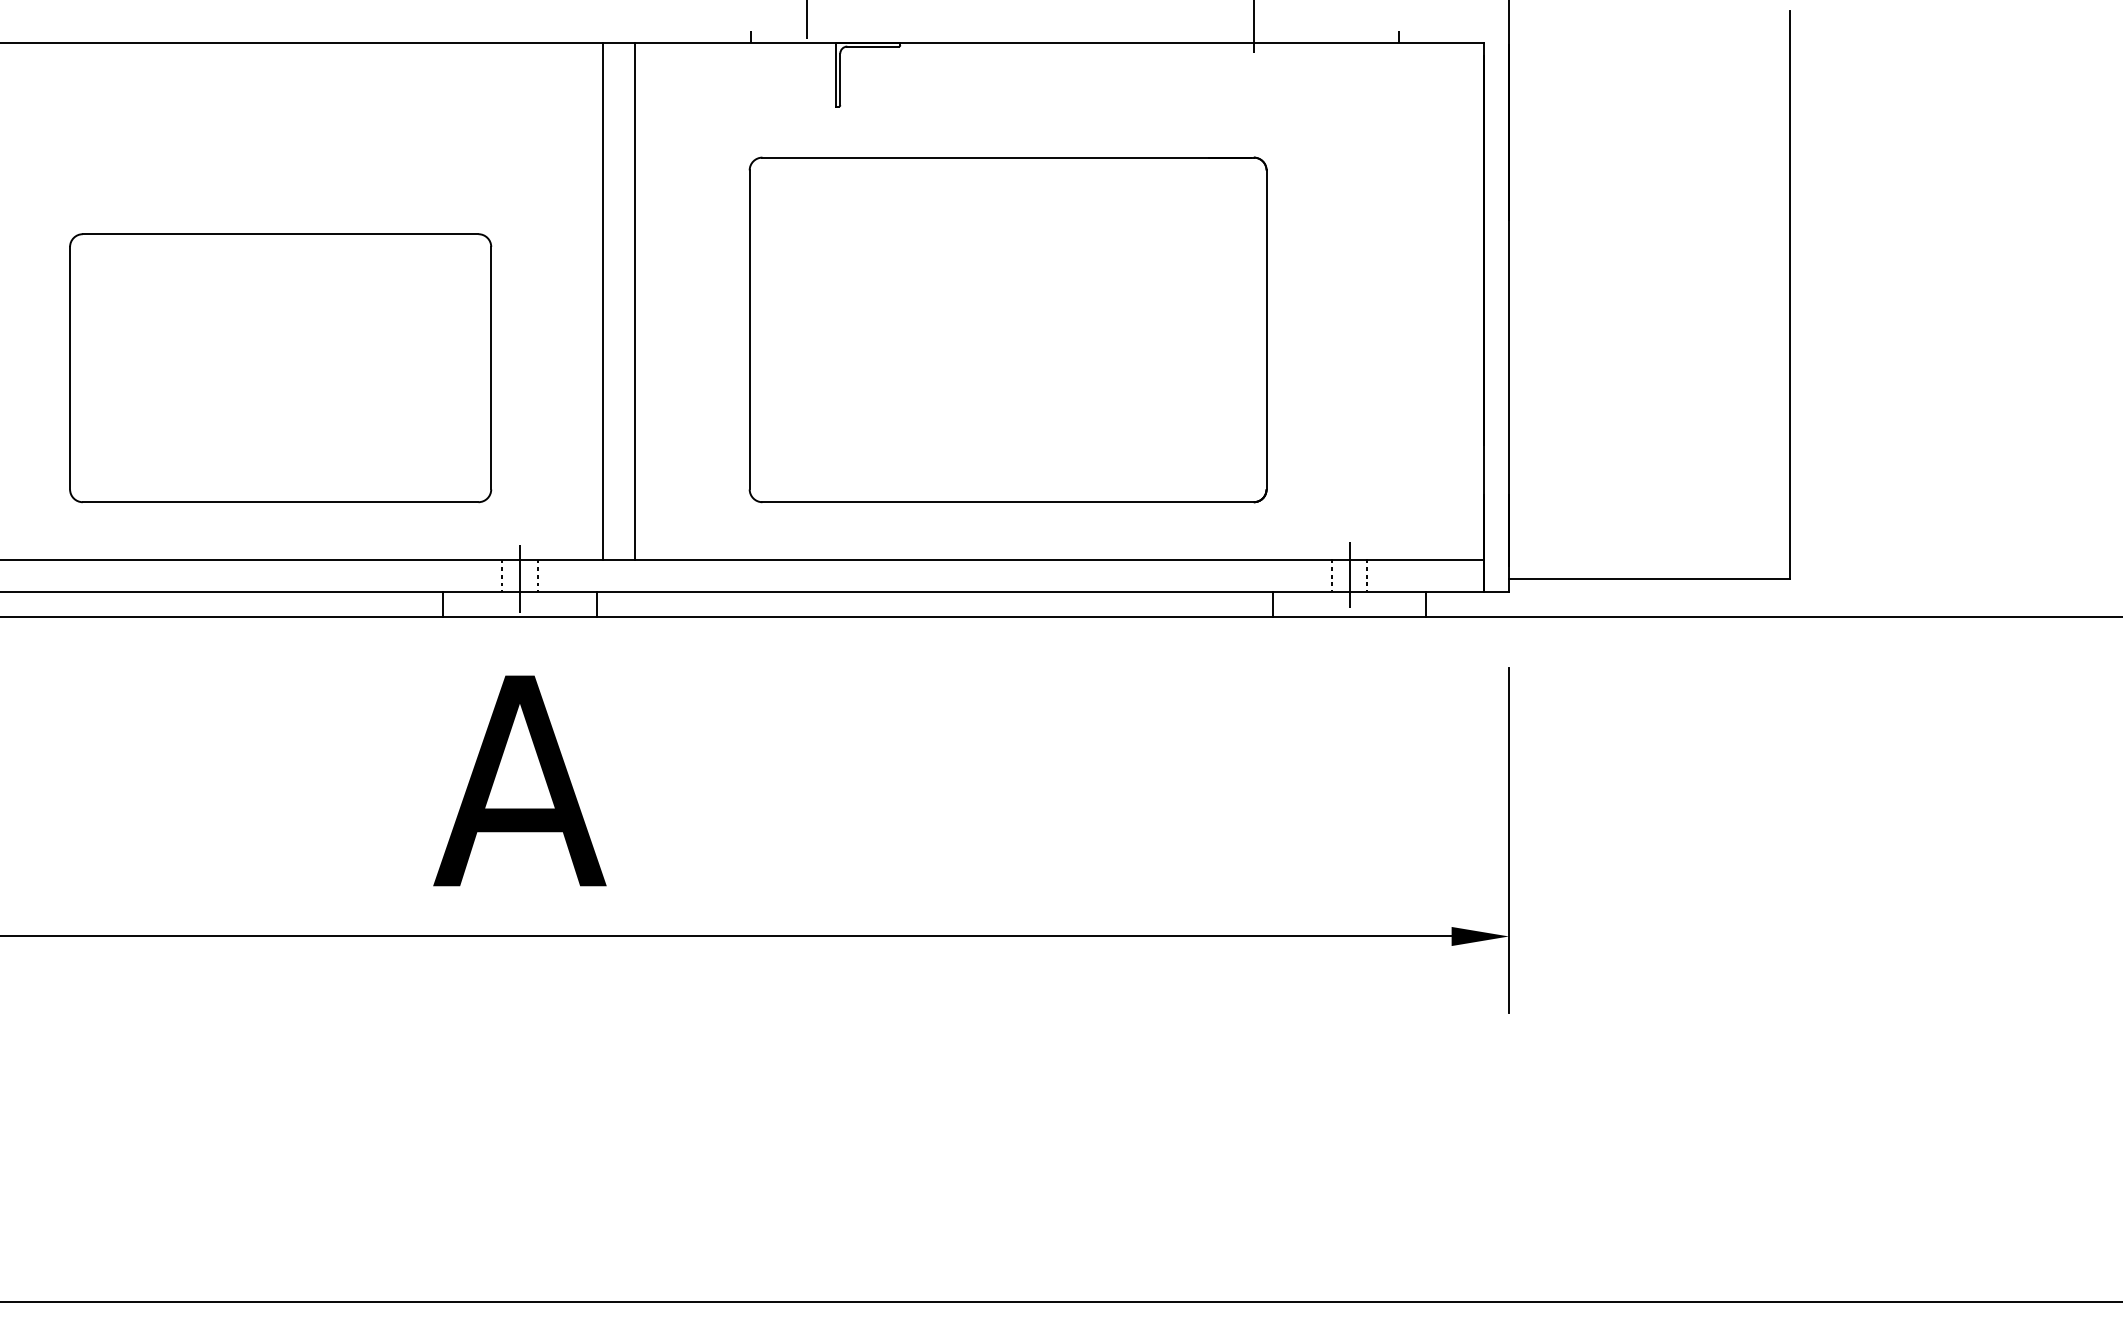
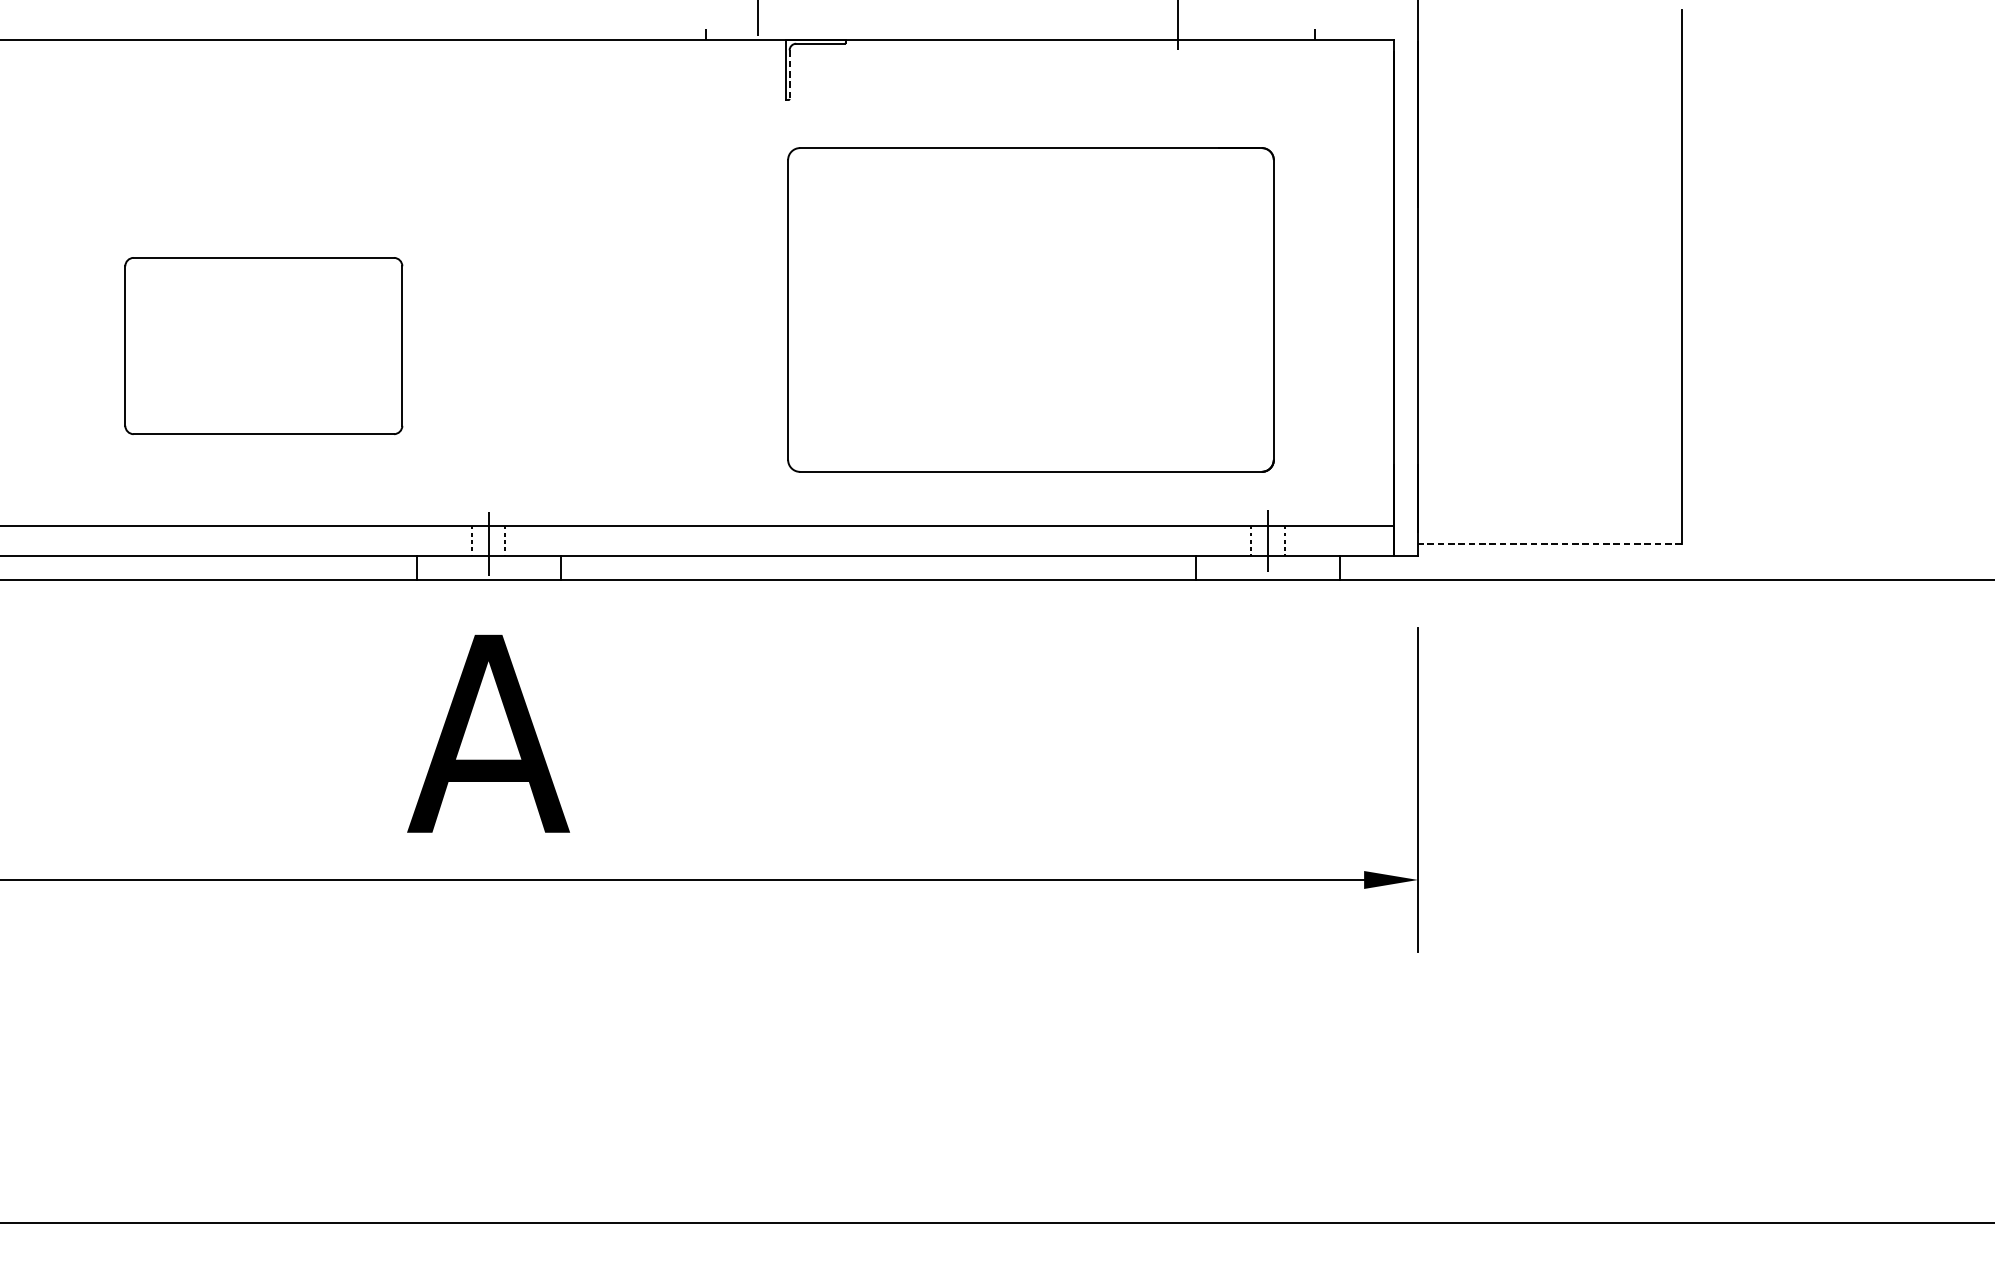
line: (840, 79) -> (789, 74), solid -> dashed
line: (602, 300) -> (566, 282), removed
line: (634, 300) -> (596, 282), removed
part: (1007, 329) -> (1030, 309), moved
part: (280, 368) -> (263, 346), size x0.7
line: (1648, 578) -> (1549, 543), solid -> dashed

